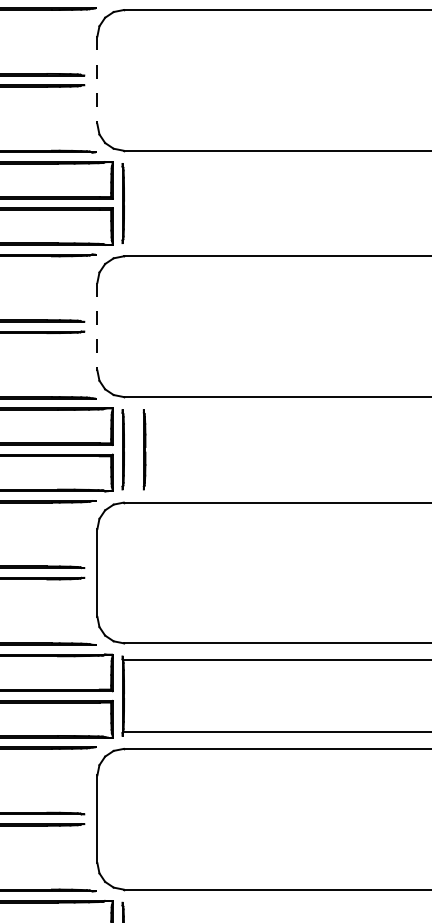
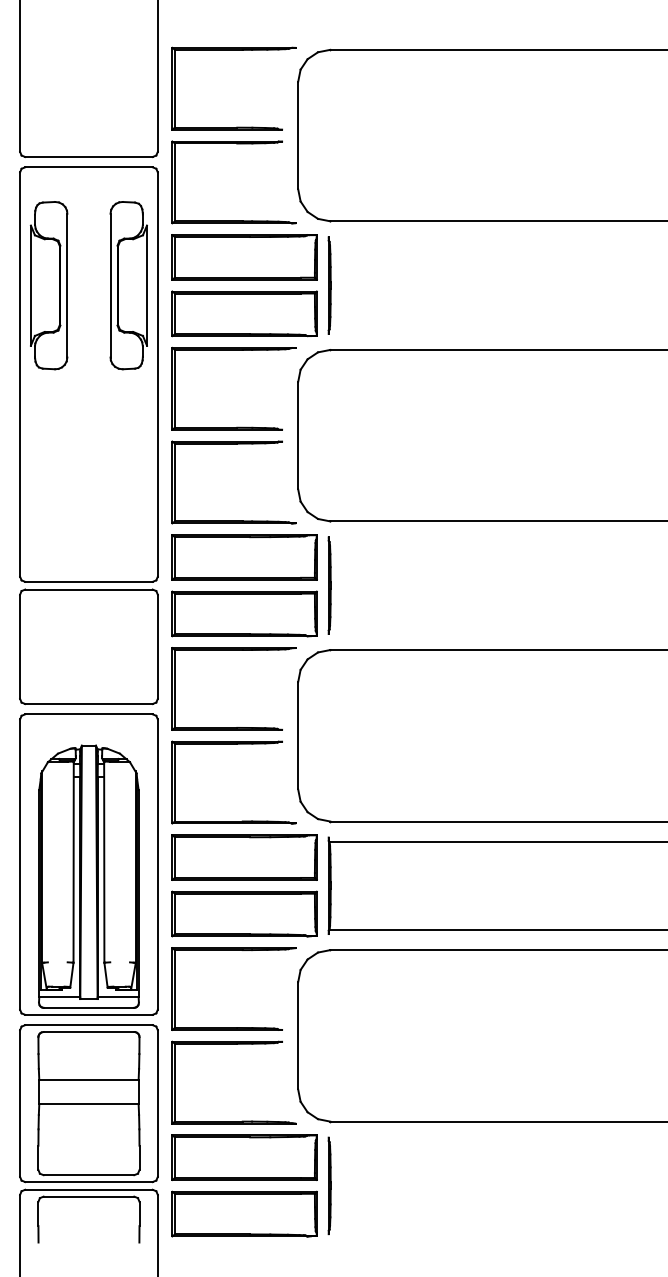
line: (97, 80) -> (298, 135), dashed -> solid
line: (97, 326) -> (298, 435), dashed -> solid
line: (144, 449) -> (355, 585), removed

